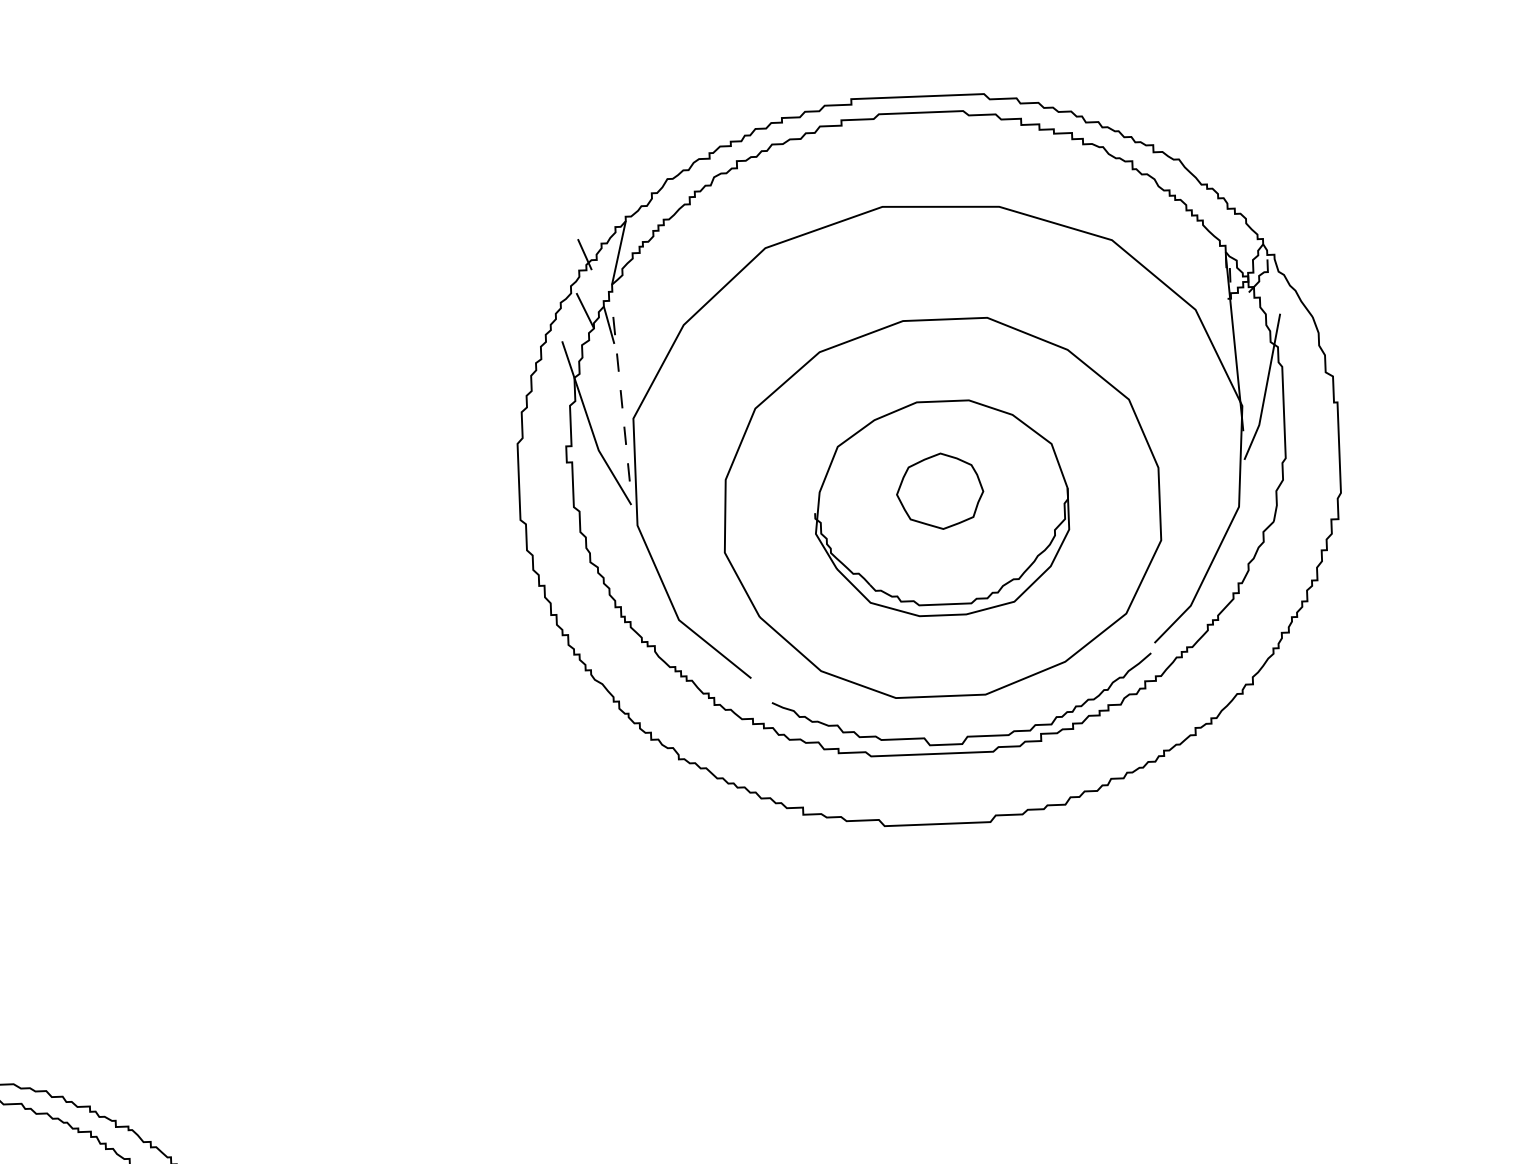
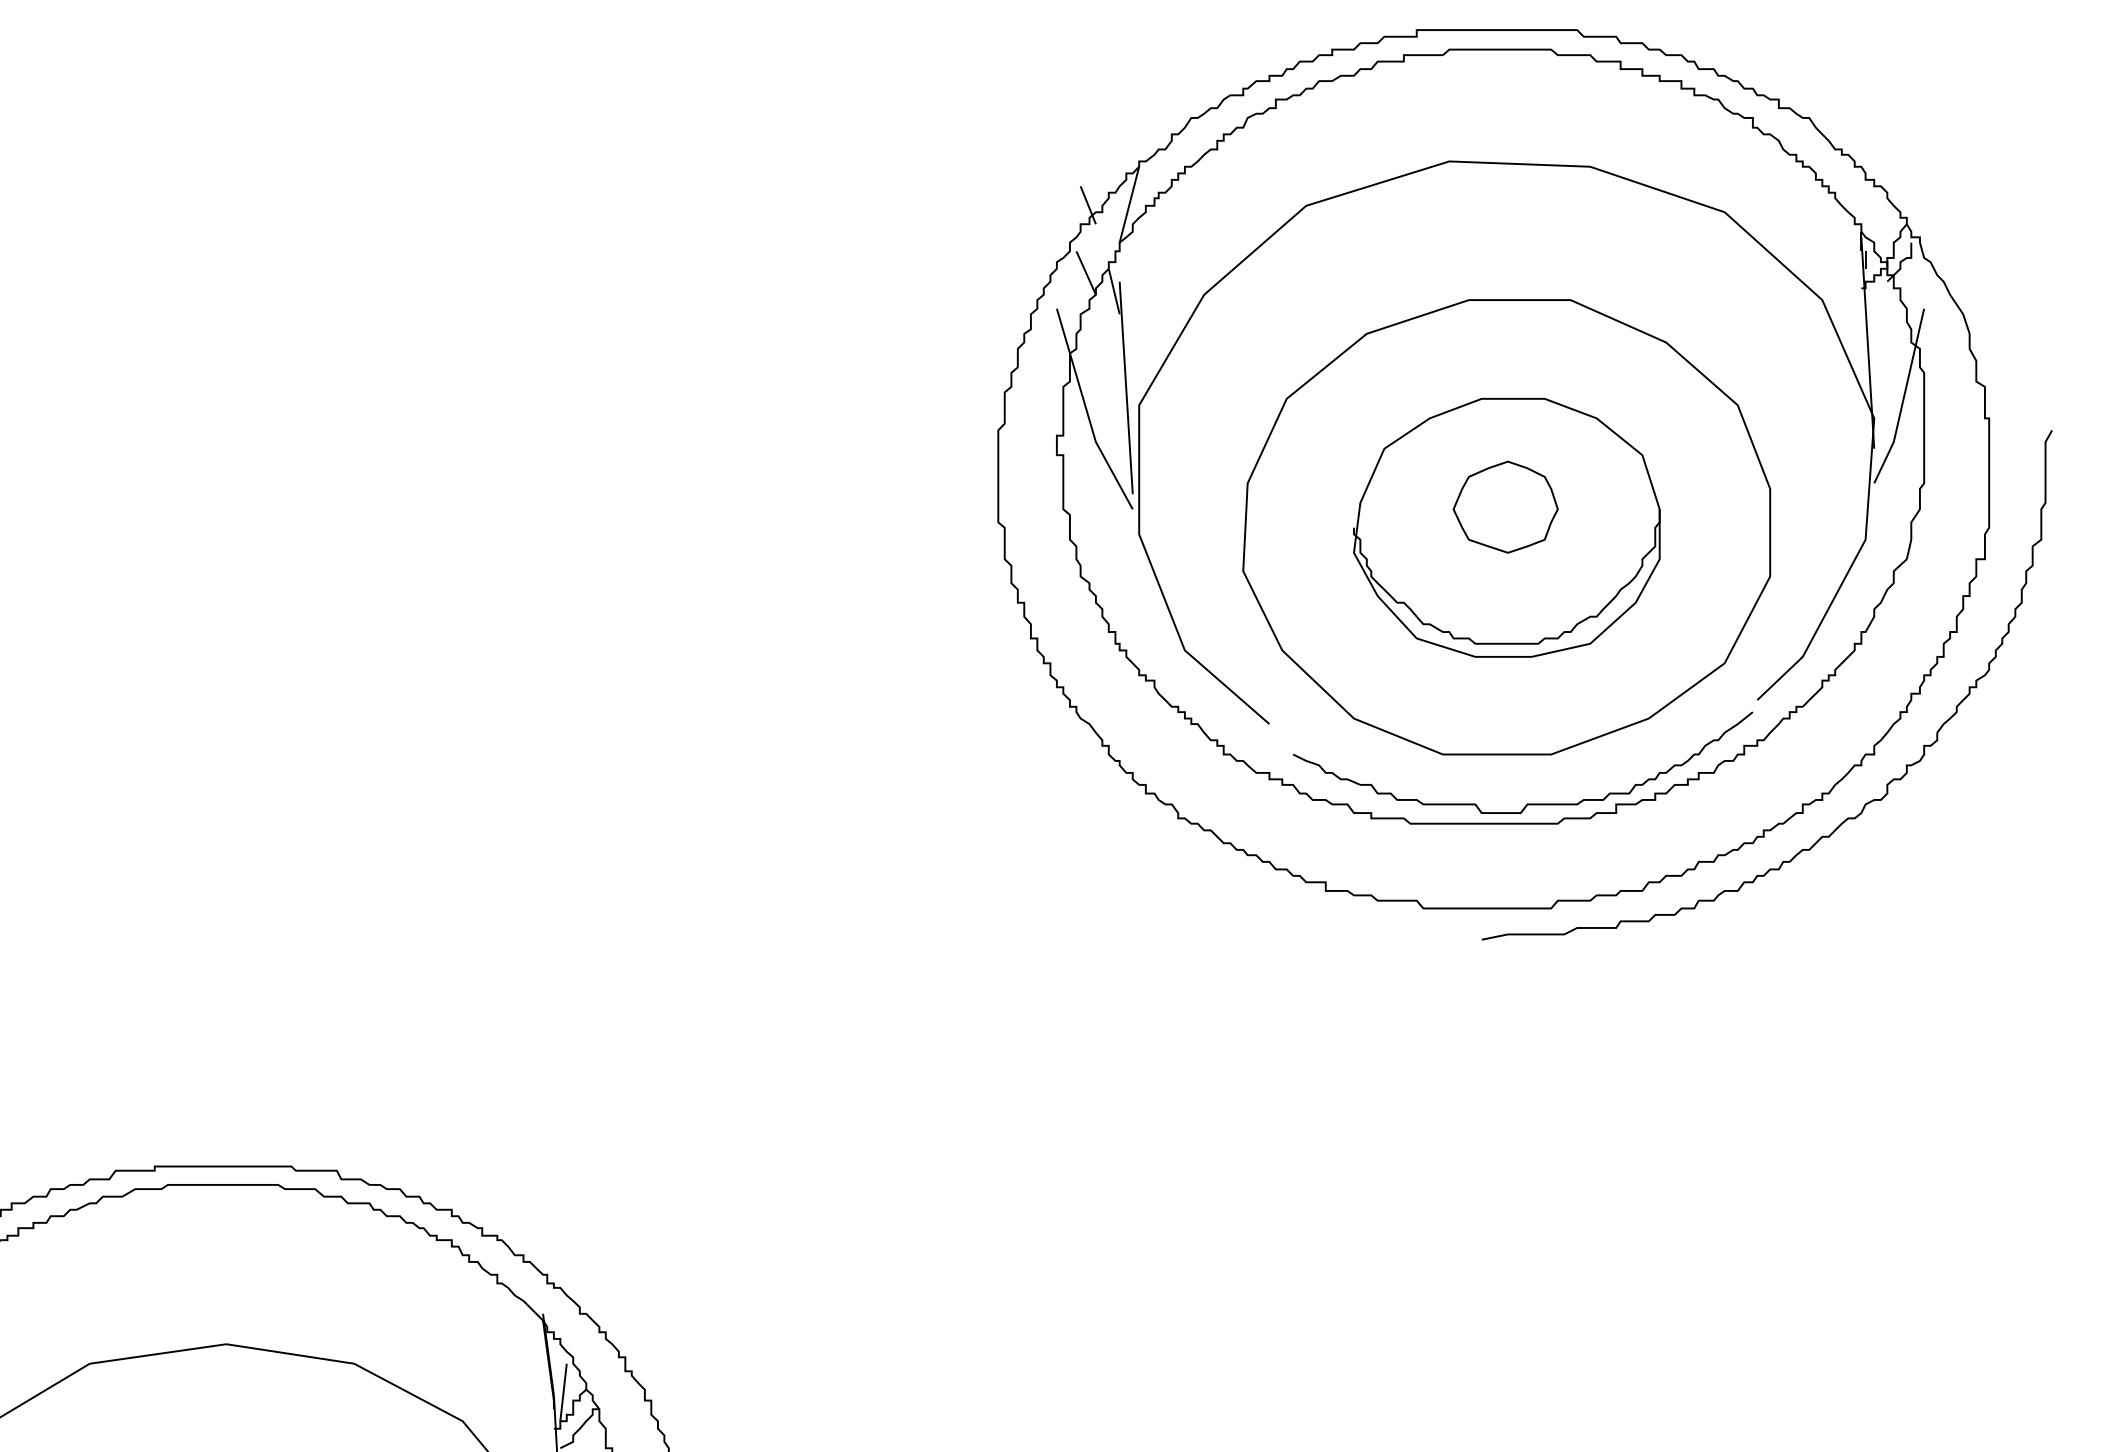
line: (622, 405) -> (1126, 388), dashed -> solid
curve: (1248, 724) -> (1866, 802), added

